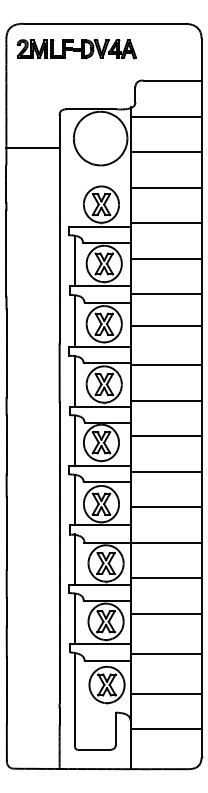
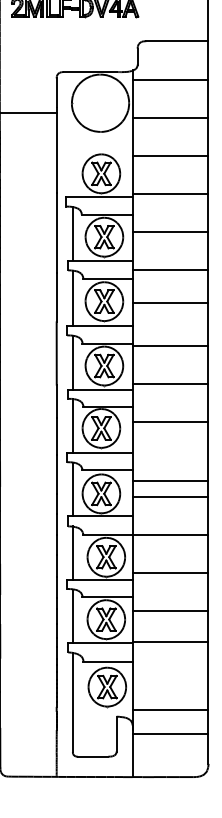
line: (166, 471) -> (170, 480), moved
line: (166, 653) -> (170, 641), moved
line: (166, 693) -> (170, 710), moved

